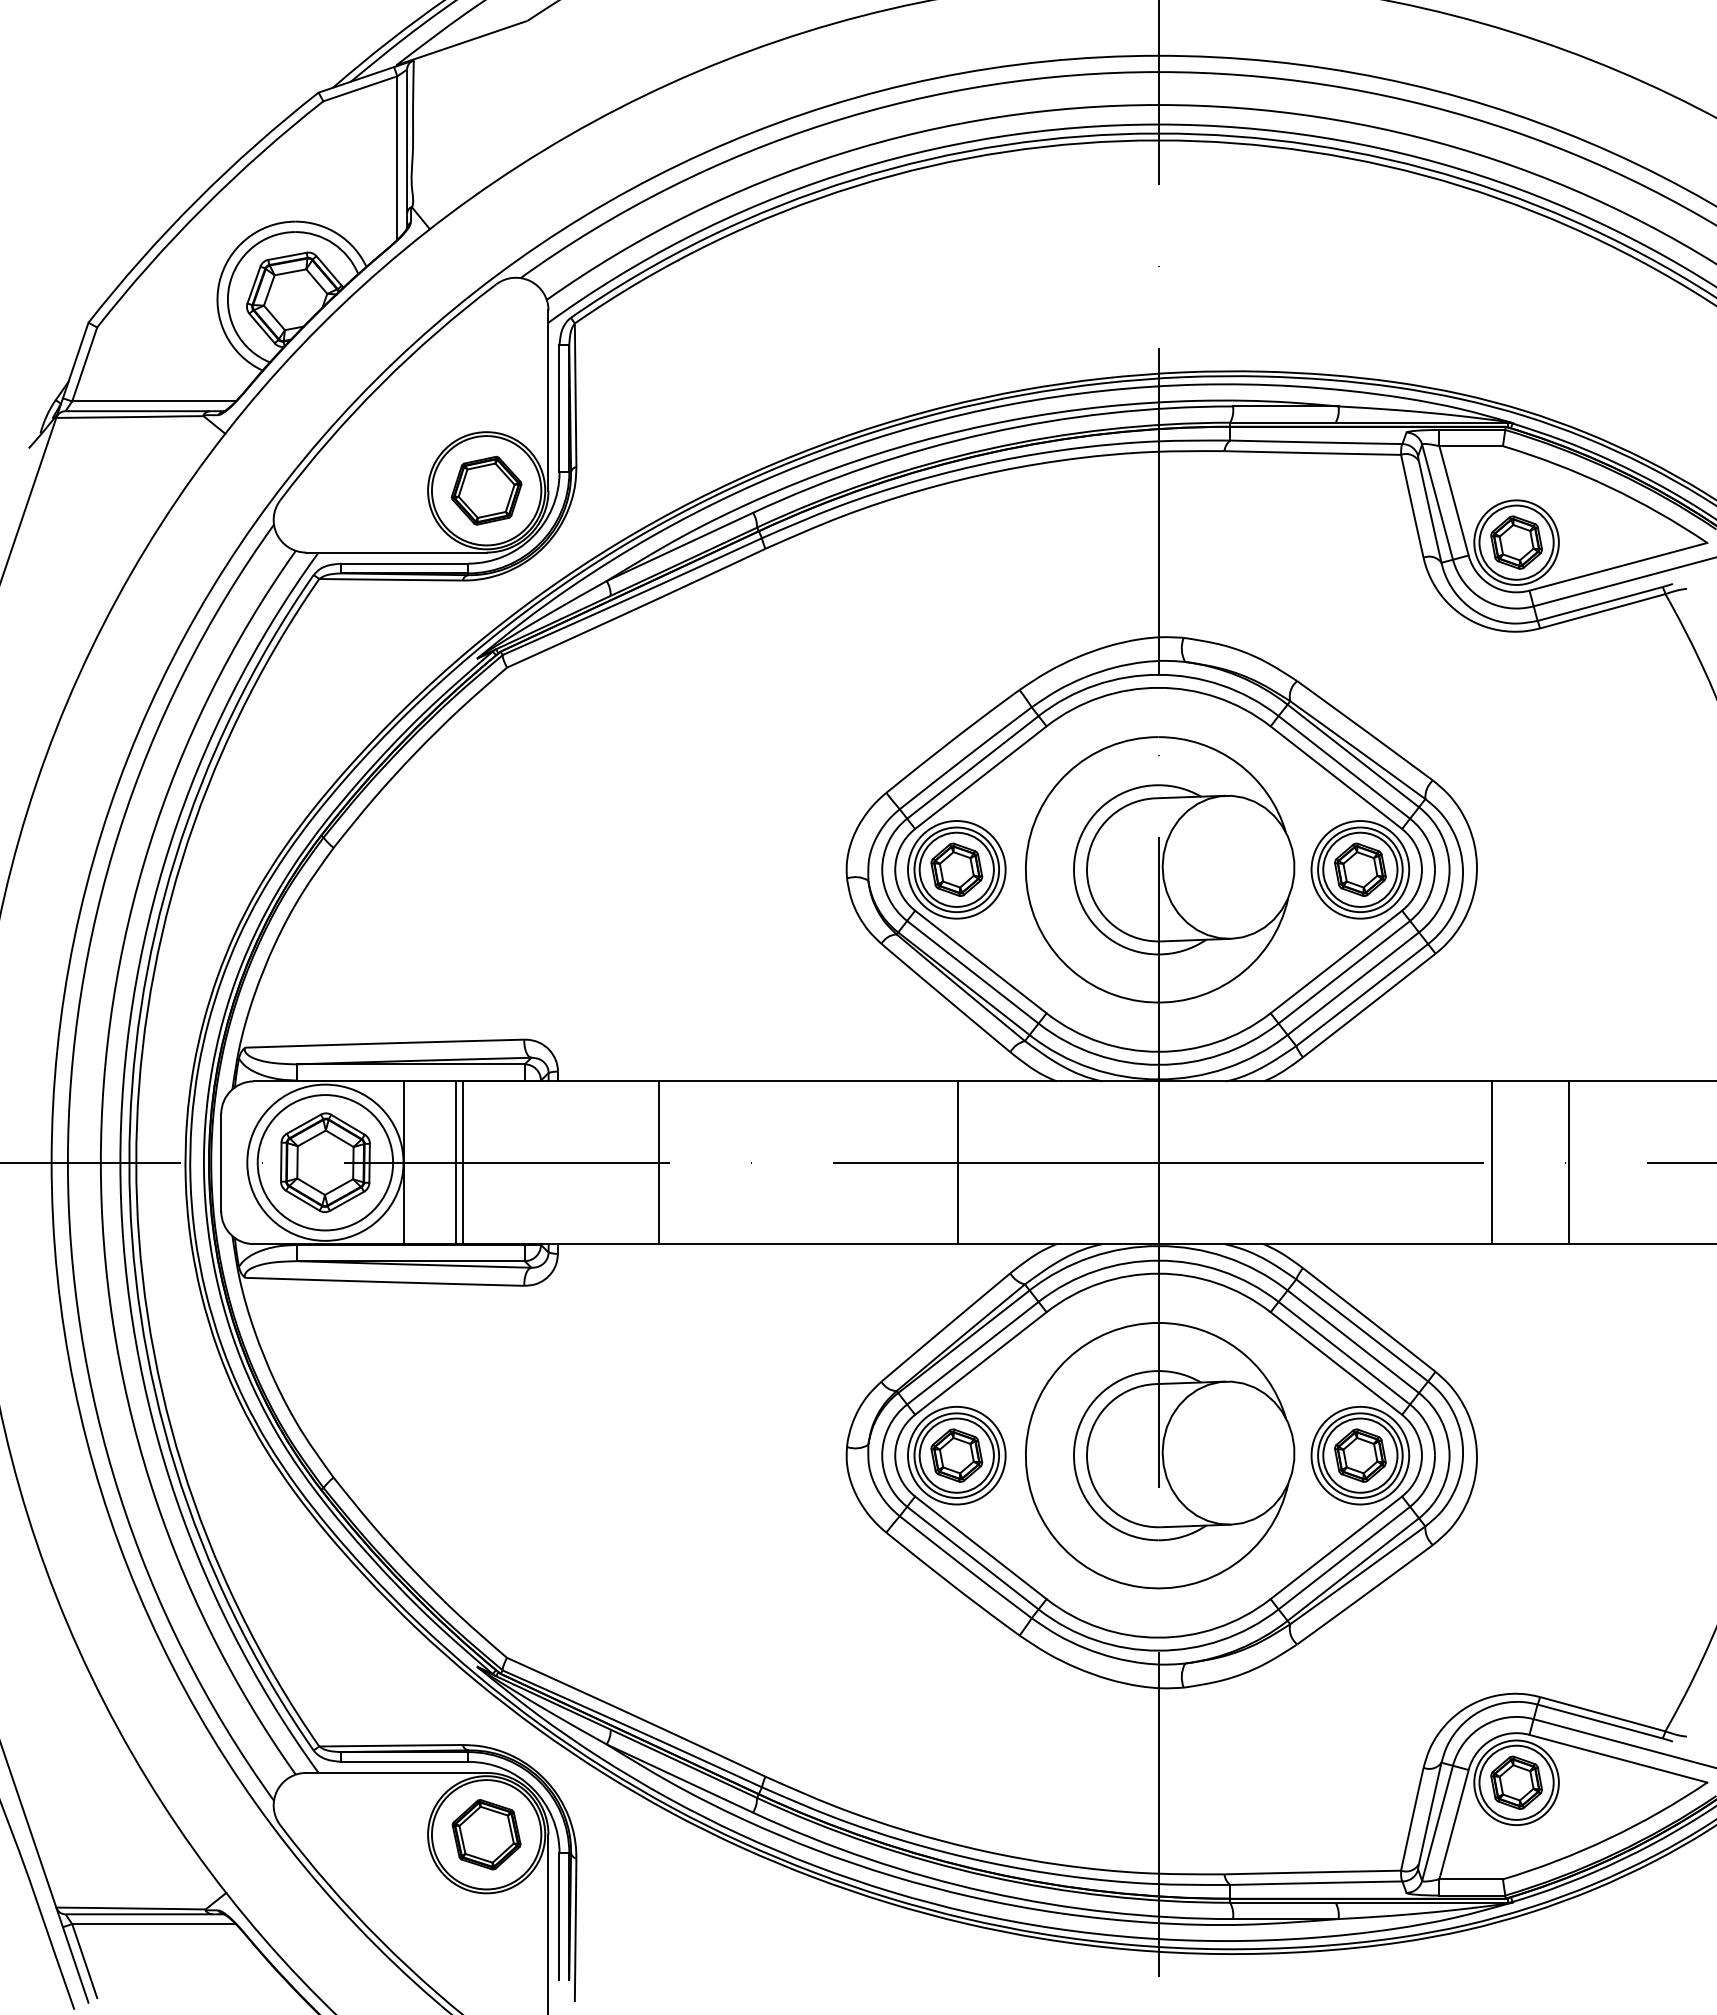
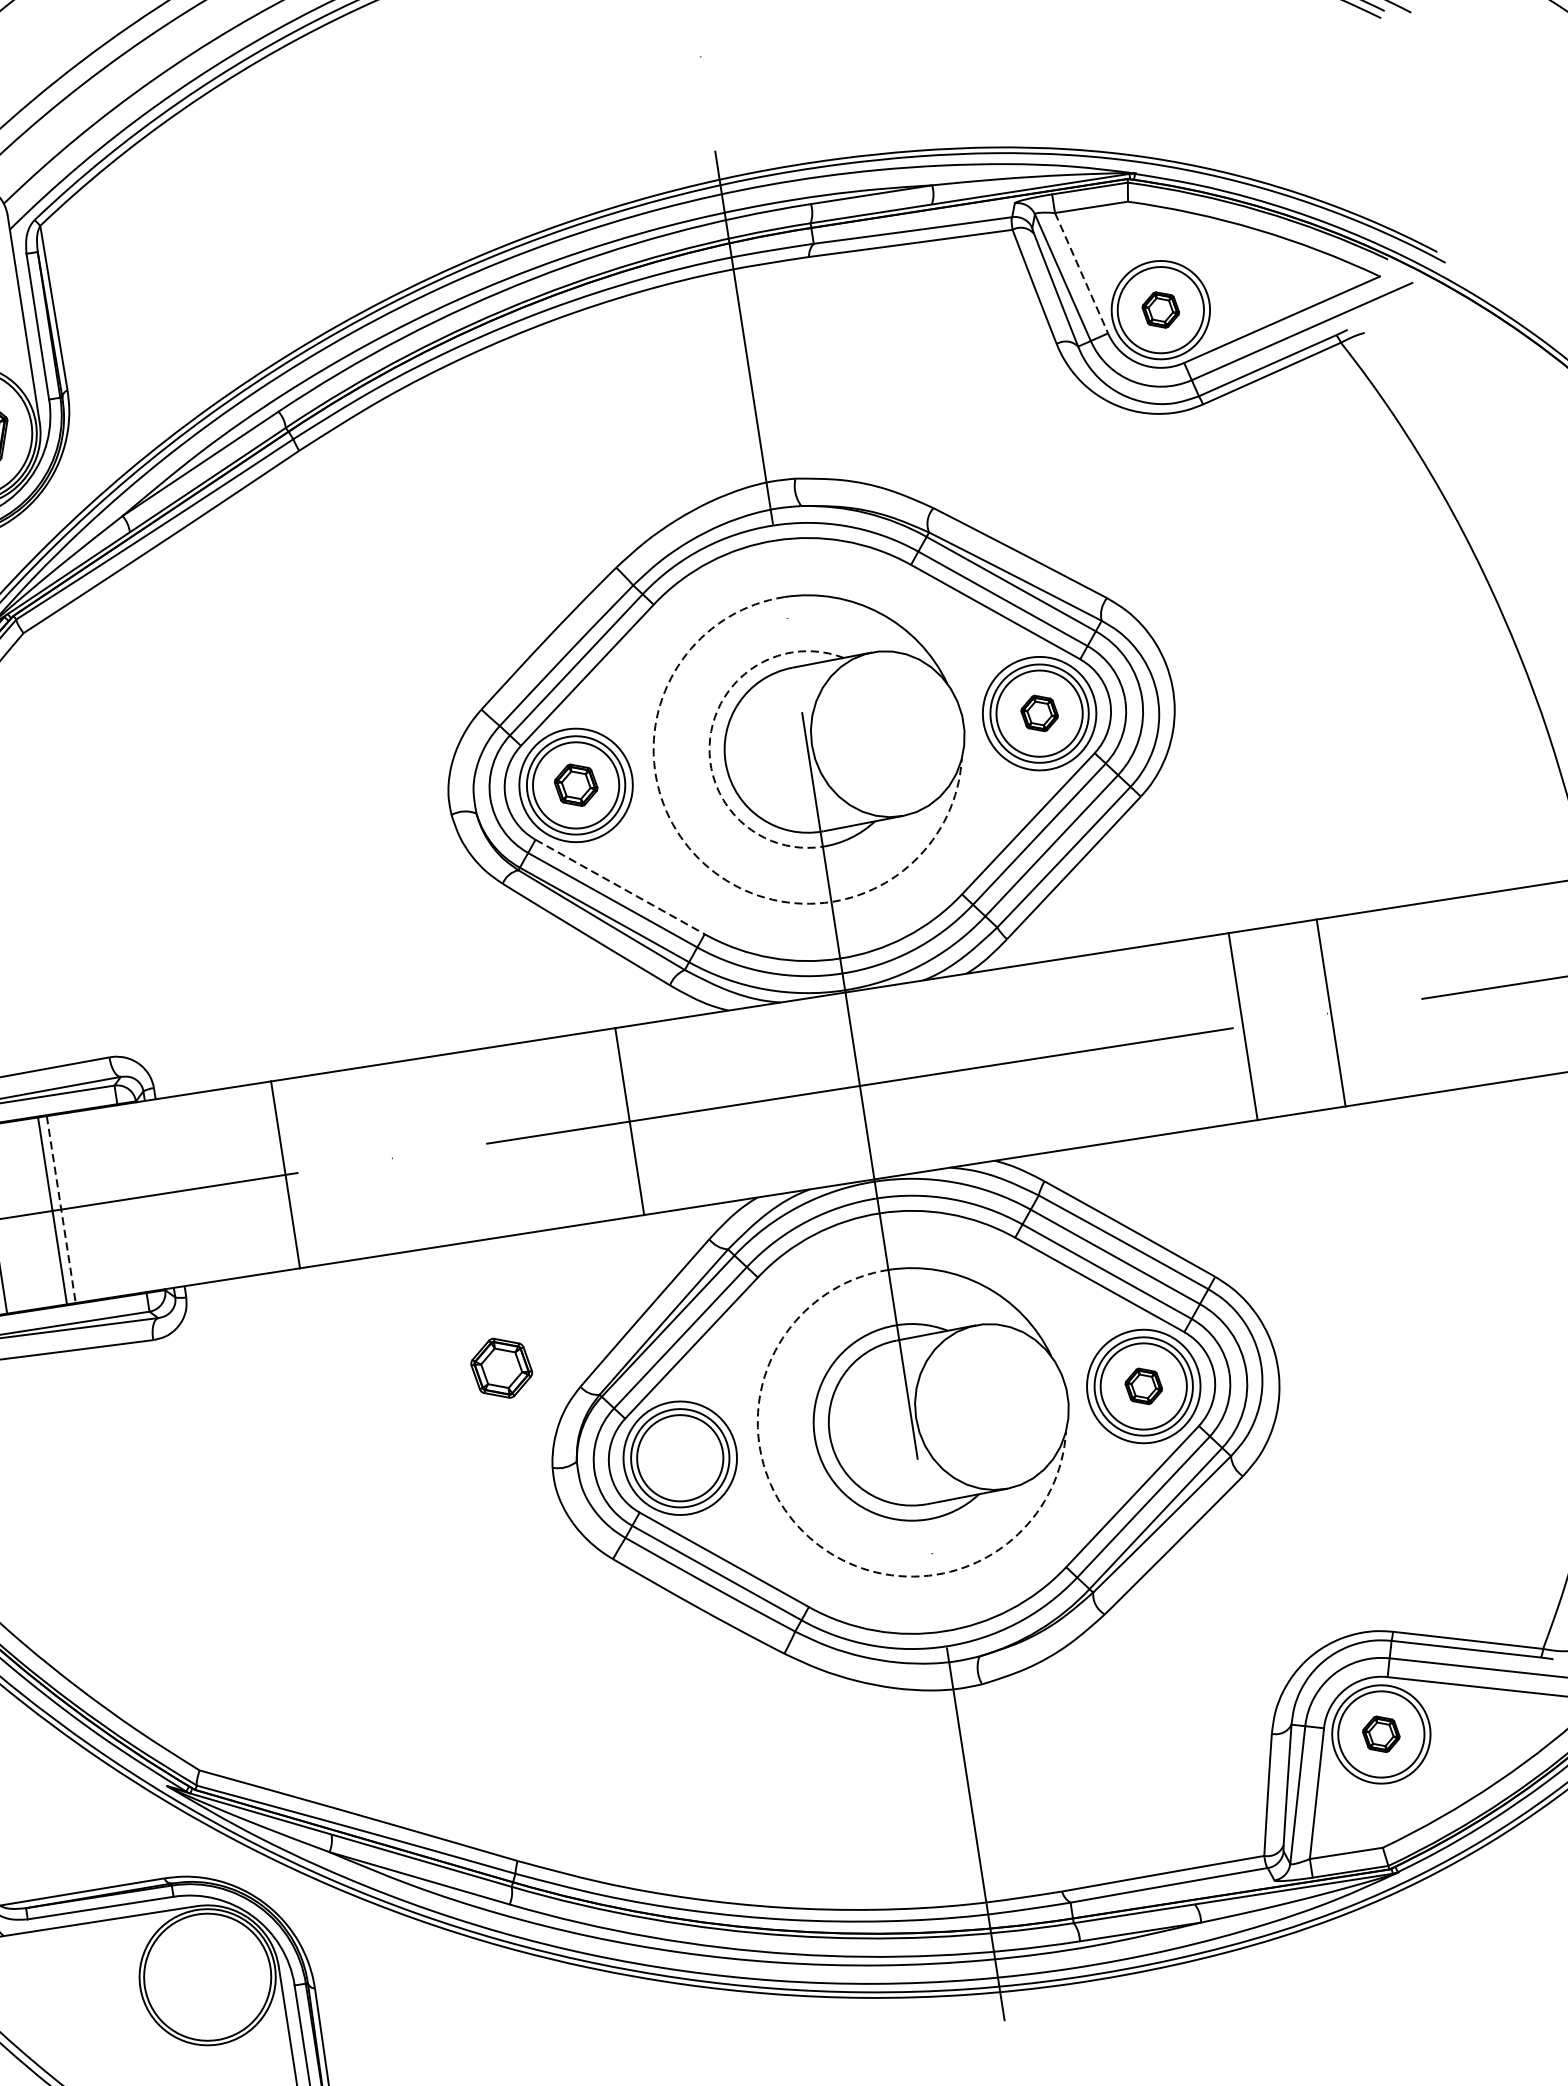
line: (1454, 500) -> (1082, 272), solid -> dashed
part: (1516, 542) -> (1160, 309), size x0.6
arc: (1076, 847) -> (709, 738), solid -> dashed
part: (956, 869) -> (575, 785), size x0.7
part: (1360, 869) -> (1039, 713), size x0.6
arc: (1055, 953) -> (704, 863), solid -> dashed
line: (981, 962) -> (620, 887), solid -> dashed
line: (463, 1163) -> (61, 1210), solid -> dashed
part: (956, 1455) -> (501, 1368), moved
part: (1360, 1455) -> (1143, 1386), size x0.6
arc: (1055, 1538) -> (808, 1535), solid -> dashed
part: (1516, 1782) -> (1381, 1734), size x0.6
part: (486, 1834) -> (207, 1976), removed

